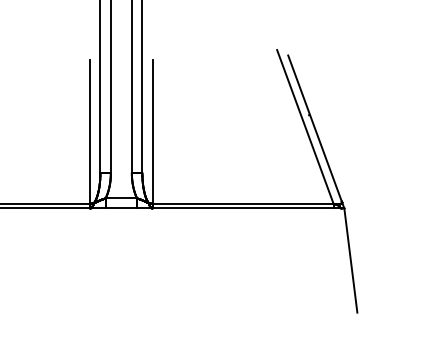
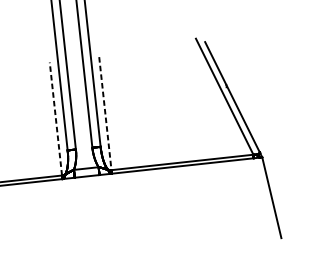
line: (89, 131) -> (55, 118), solid -> dashed
line: (152, 131) -> (105, 113), solid -> dashed

